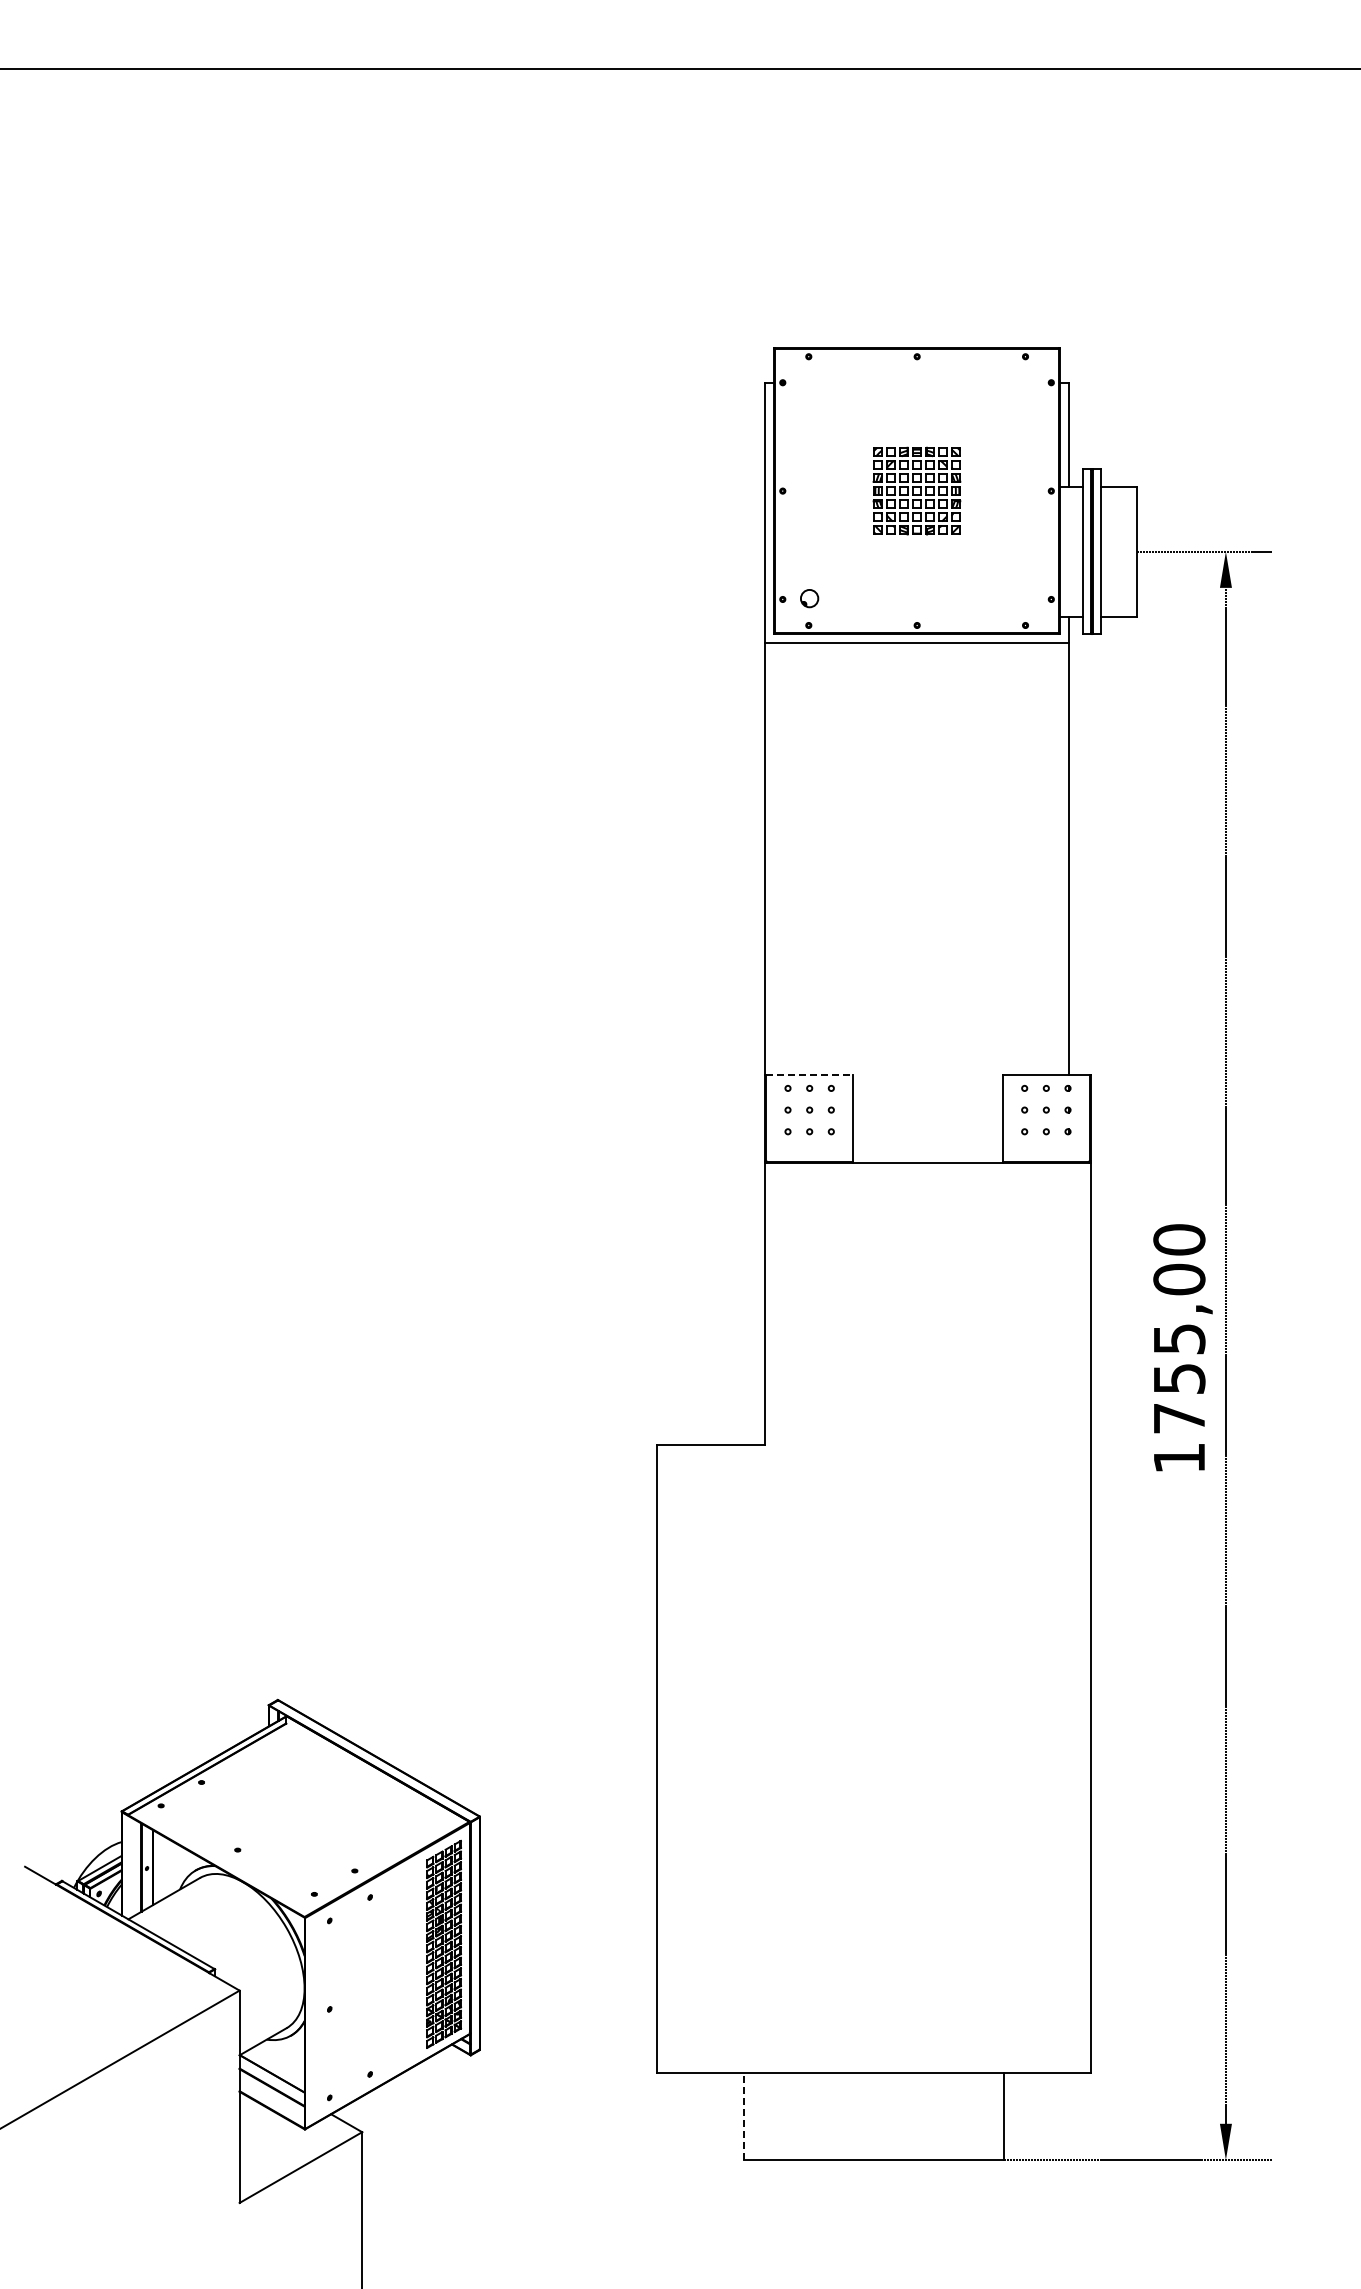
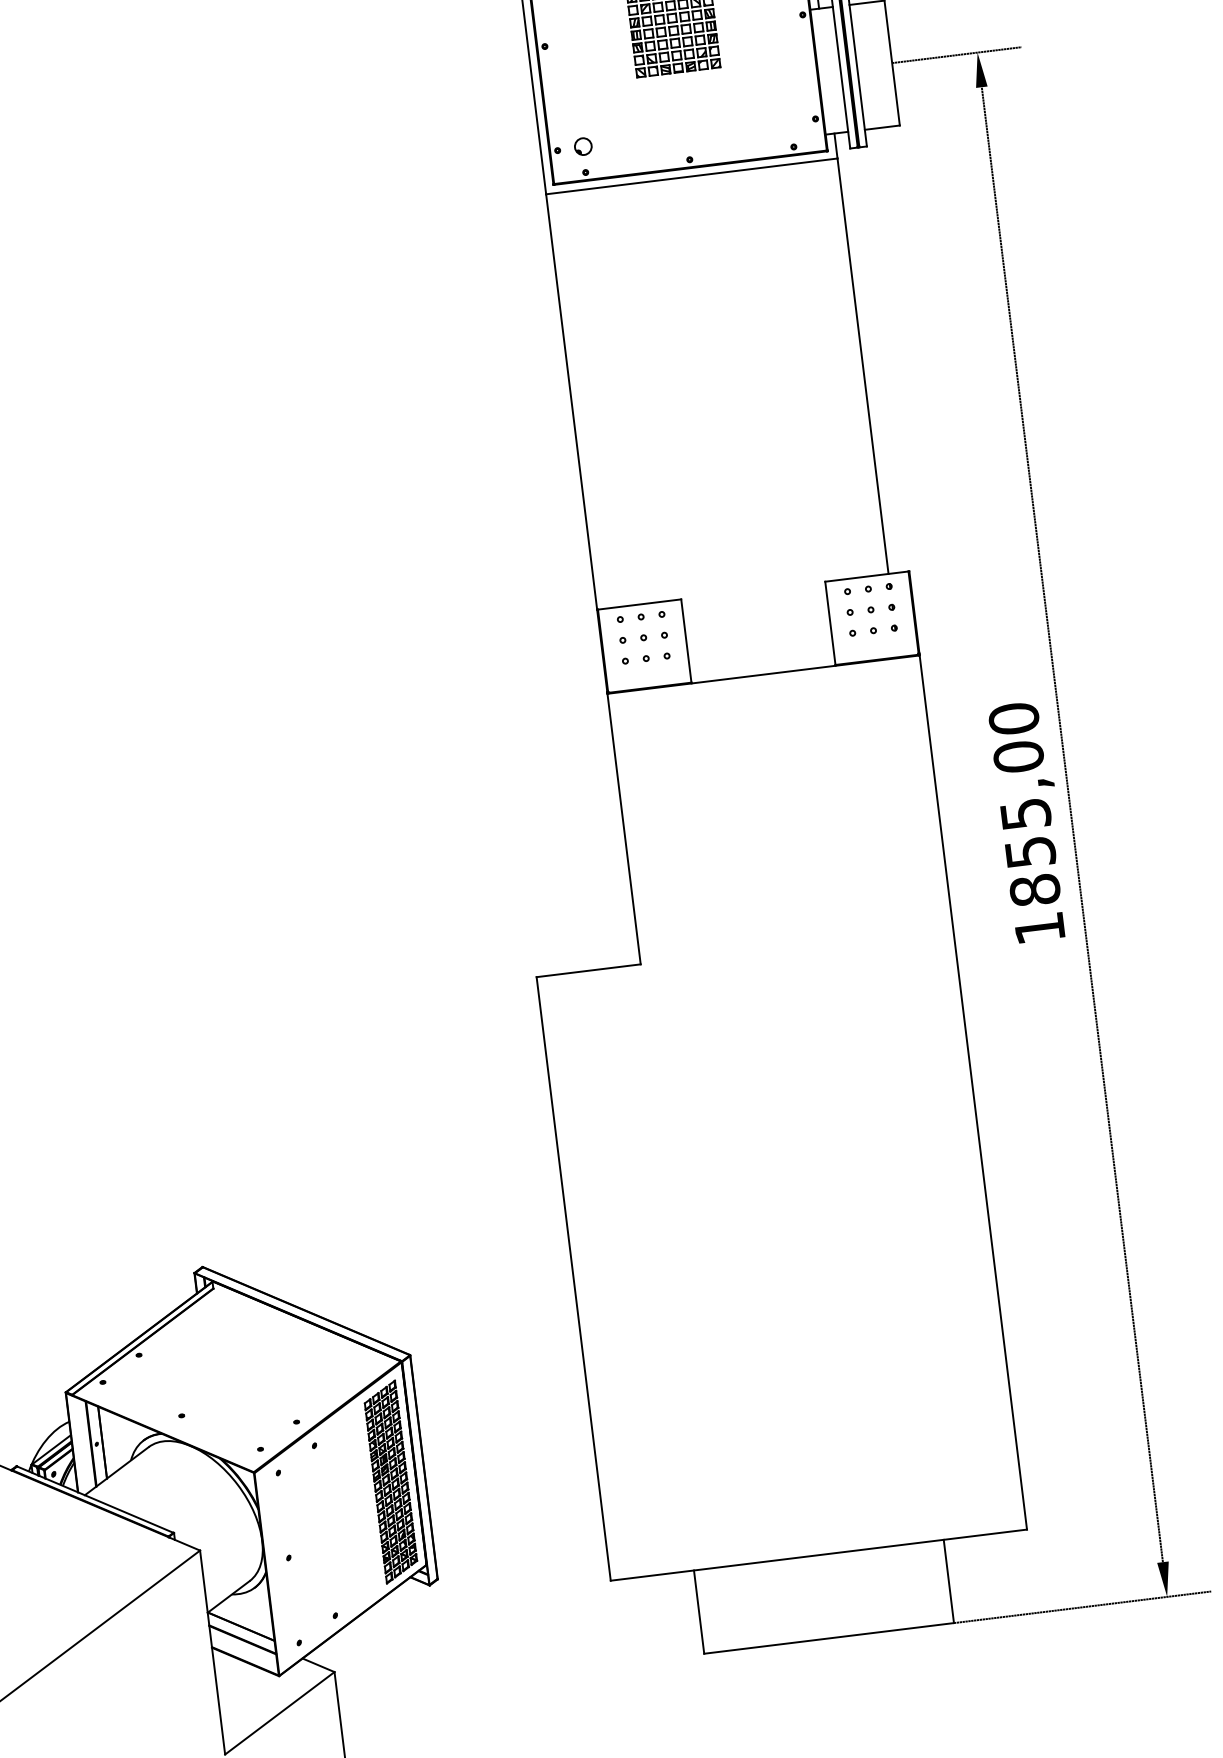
line: (810, 1075) -> (640, 604), dashed -> solid
text: (1179, 1418) -> (1035, 890), 1755,00 -> 1855,00
line: (743, 2116) -> (698, 1612), dashed -> solid

